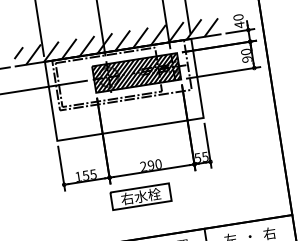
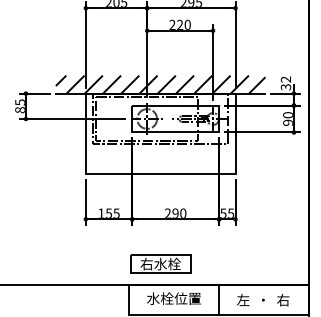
text: (238, 21) -> (285, 83), 40 -> 32
hatch: (136, 72) -> (175, 118), removed
part: (140, 196) -> (160, 263), moved

